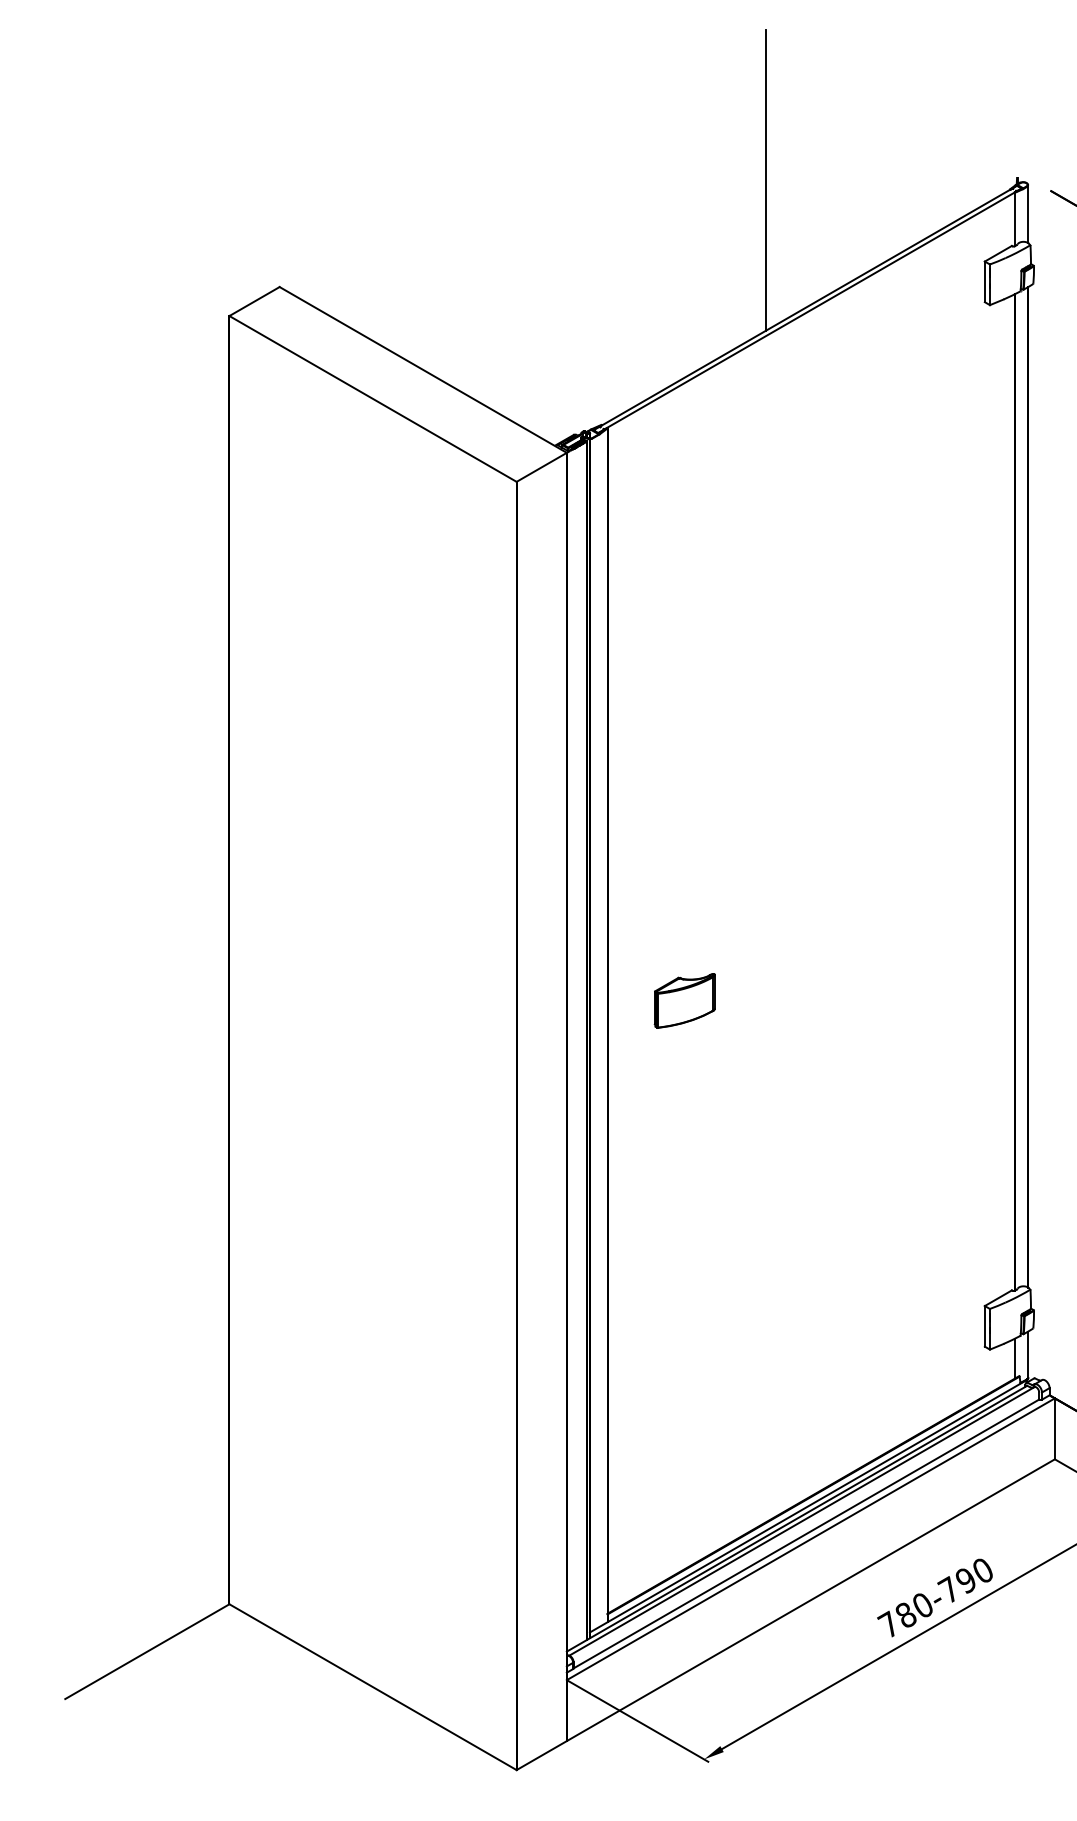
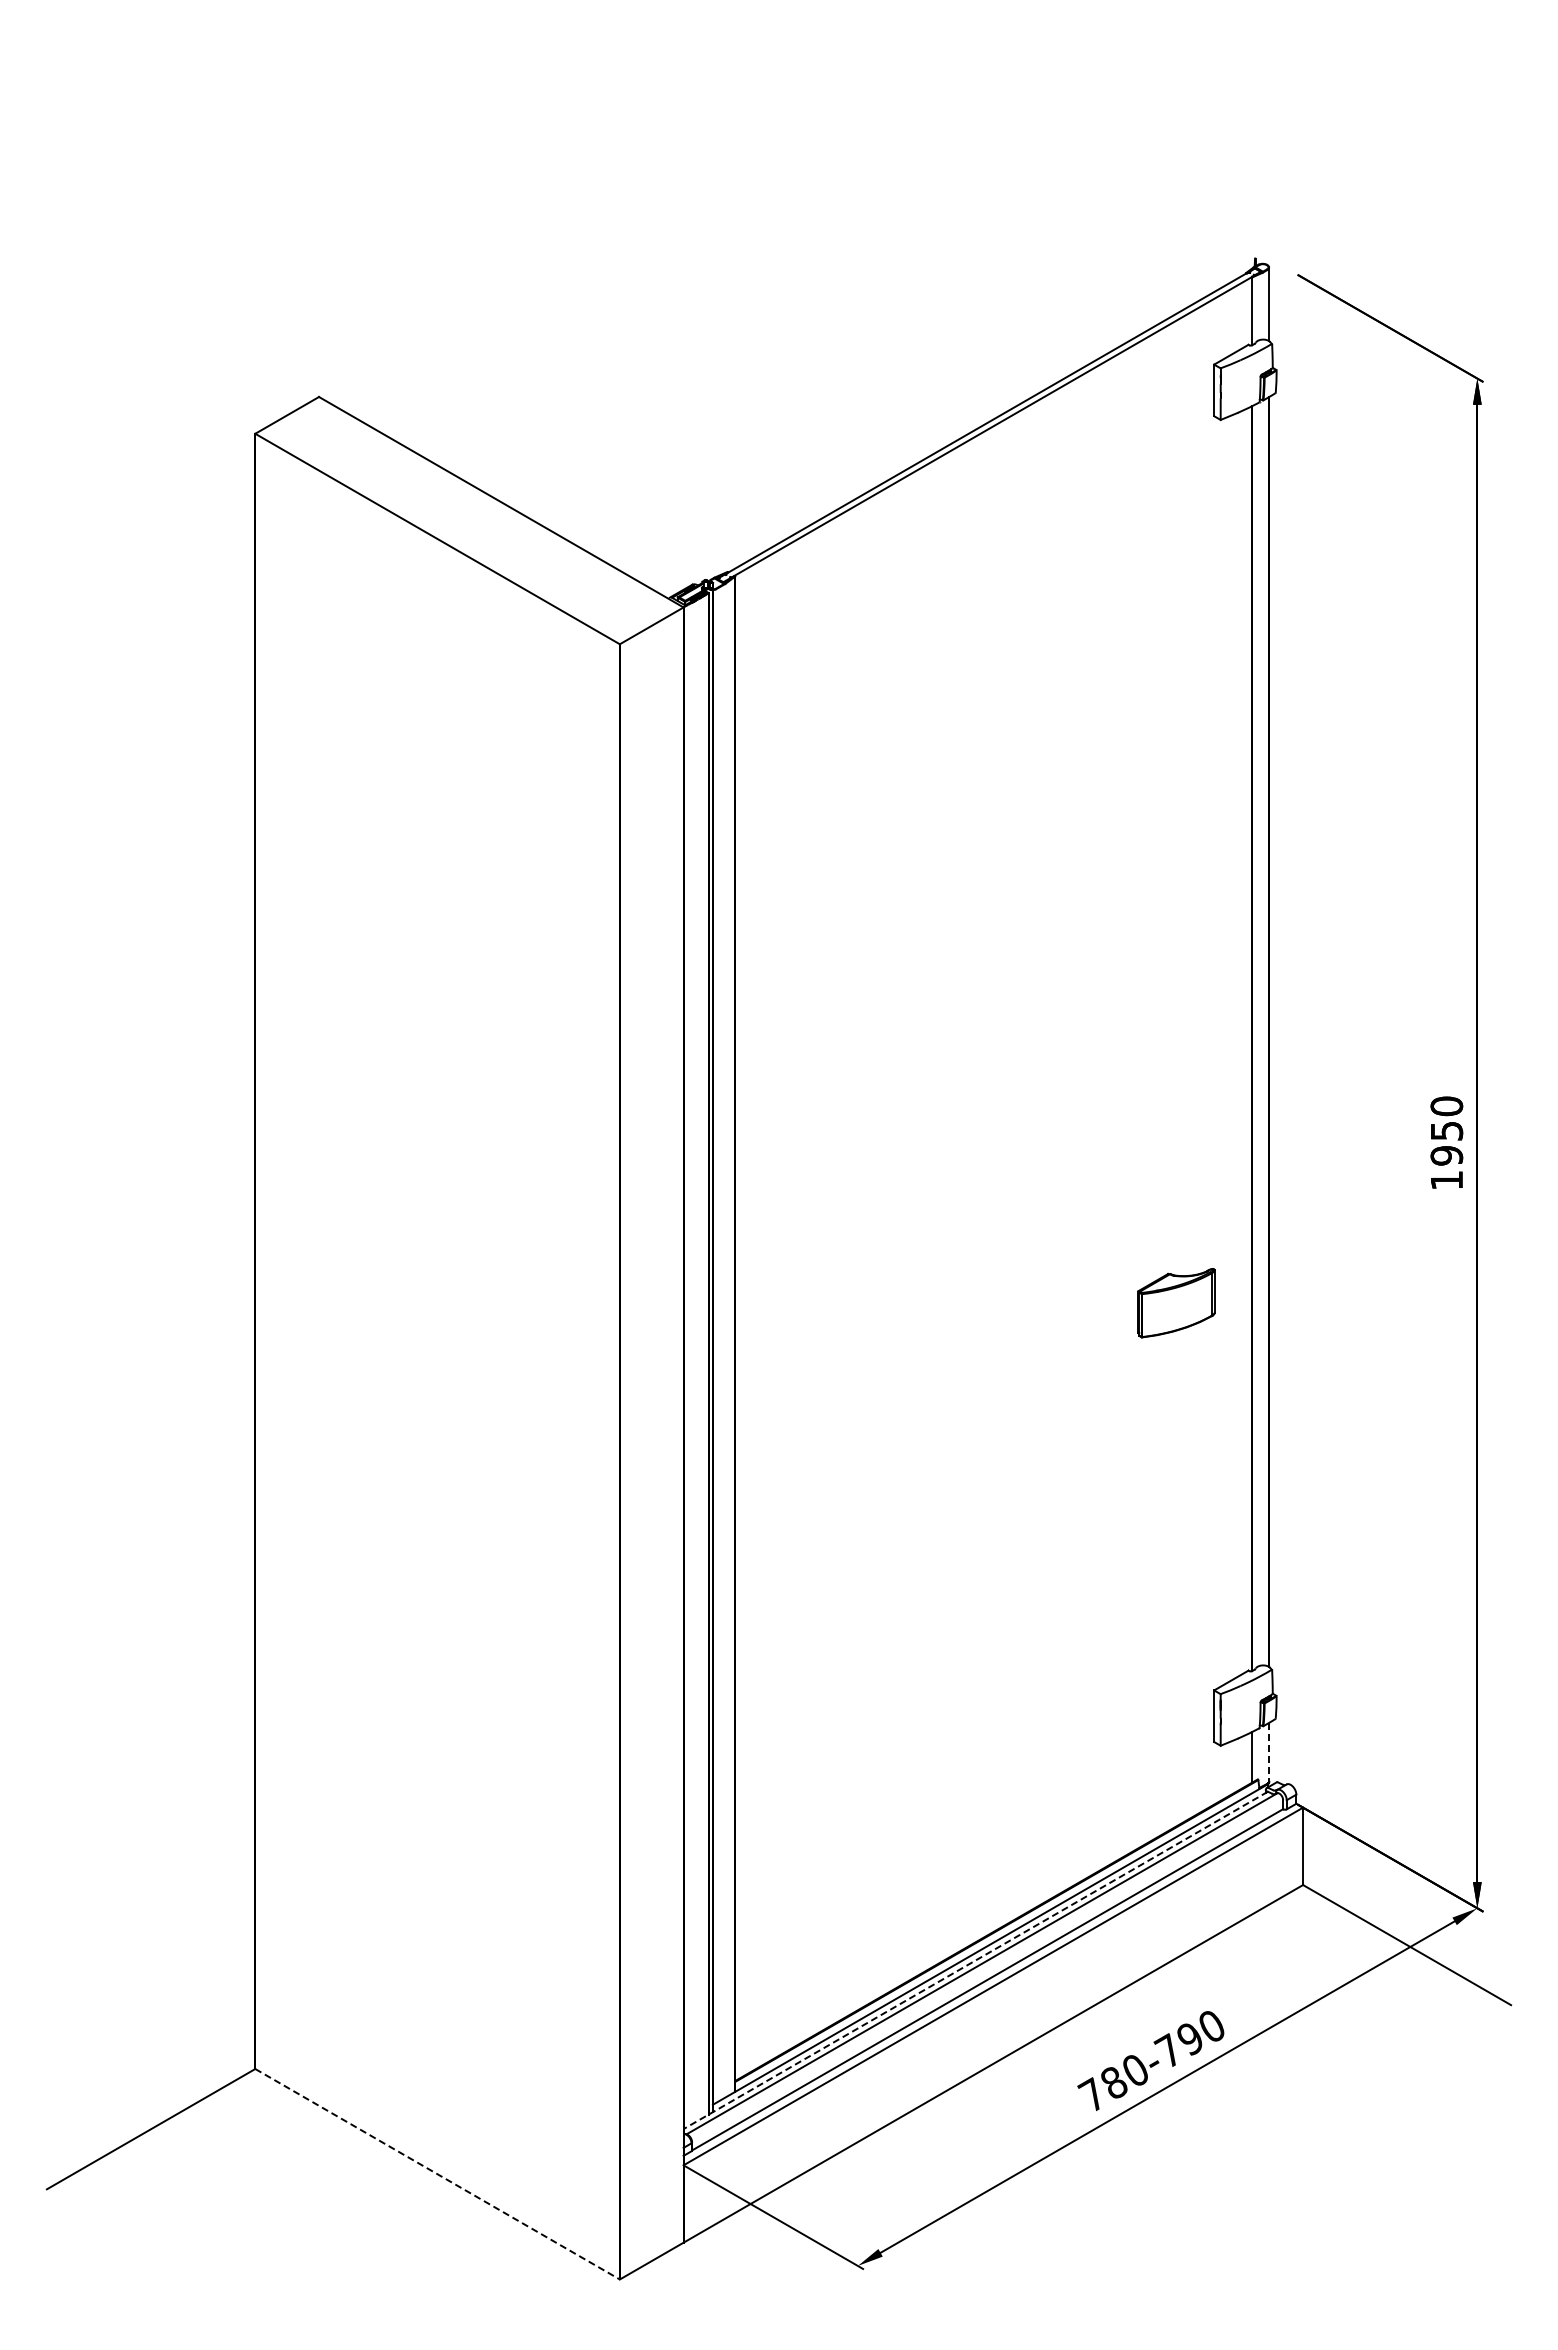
line: (766, 180) -> (936, 261), removed
part: (684, 1001) -> (1176, 1303), moved
line: (1028, 1354) -> (1269, 1752), solid -> dashed
line: (796, 1518) -> (975, 1960), solid -> dashed
line: (373, 1687) -> (438, 2174), solid -> dashed

